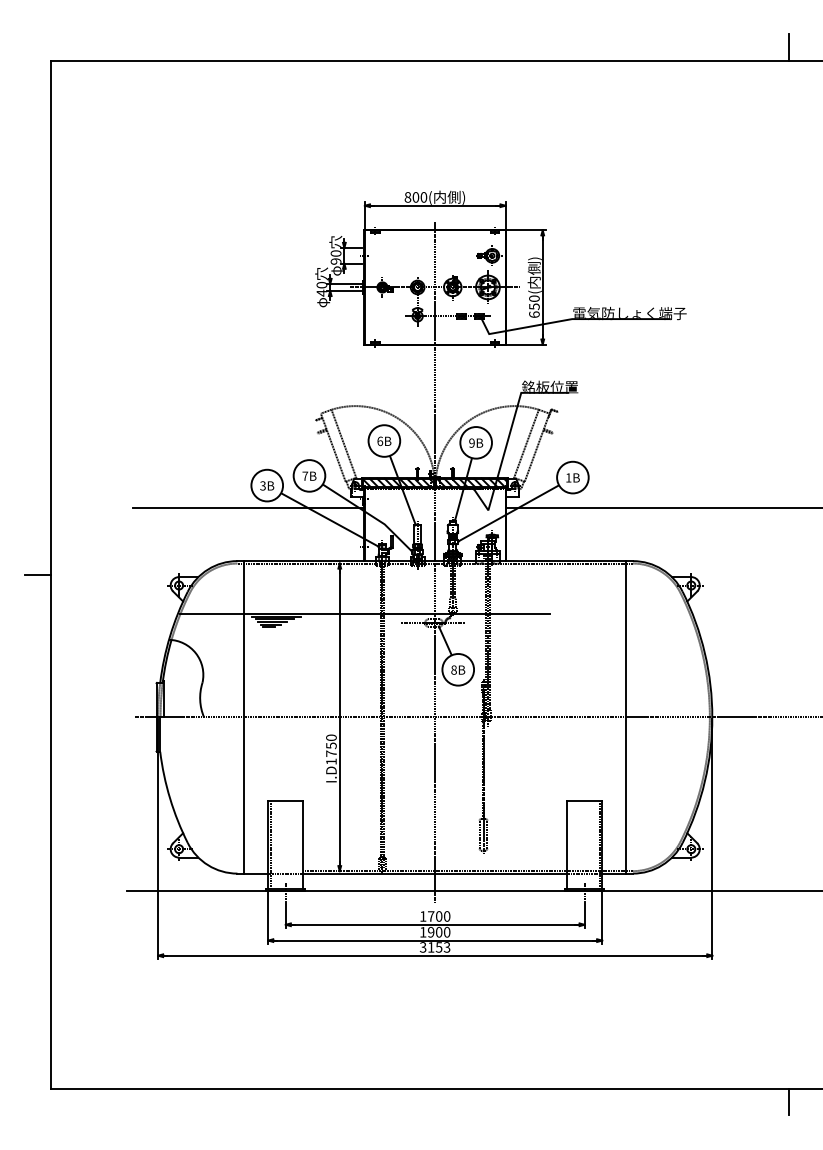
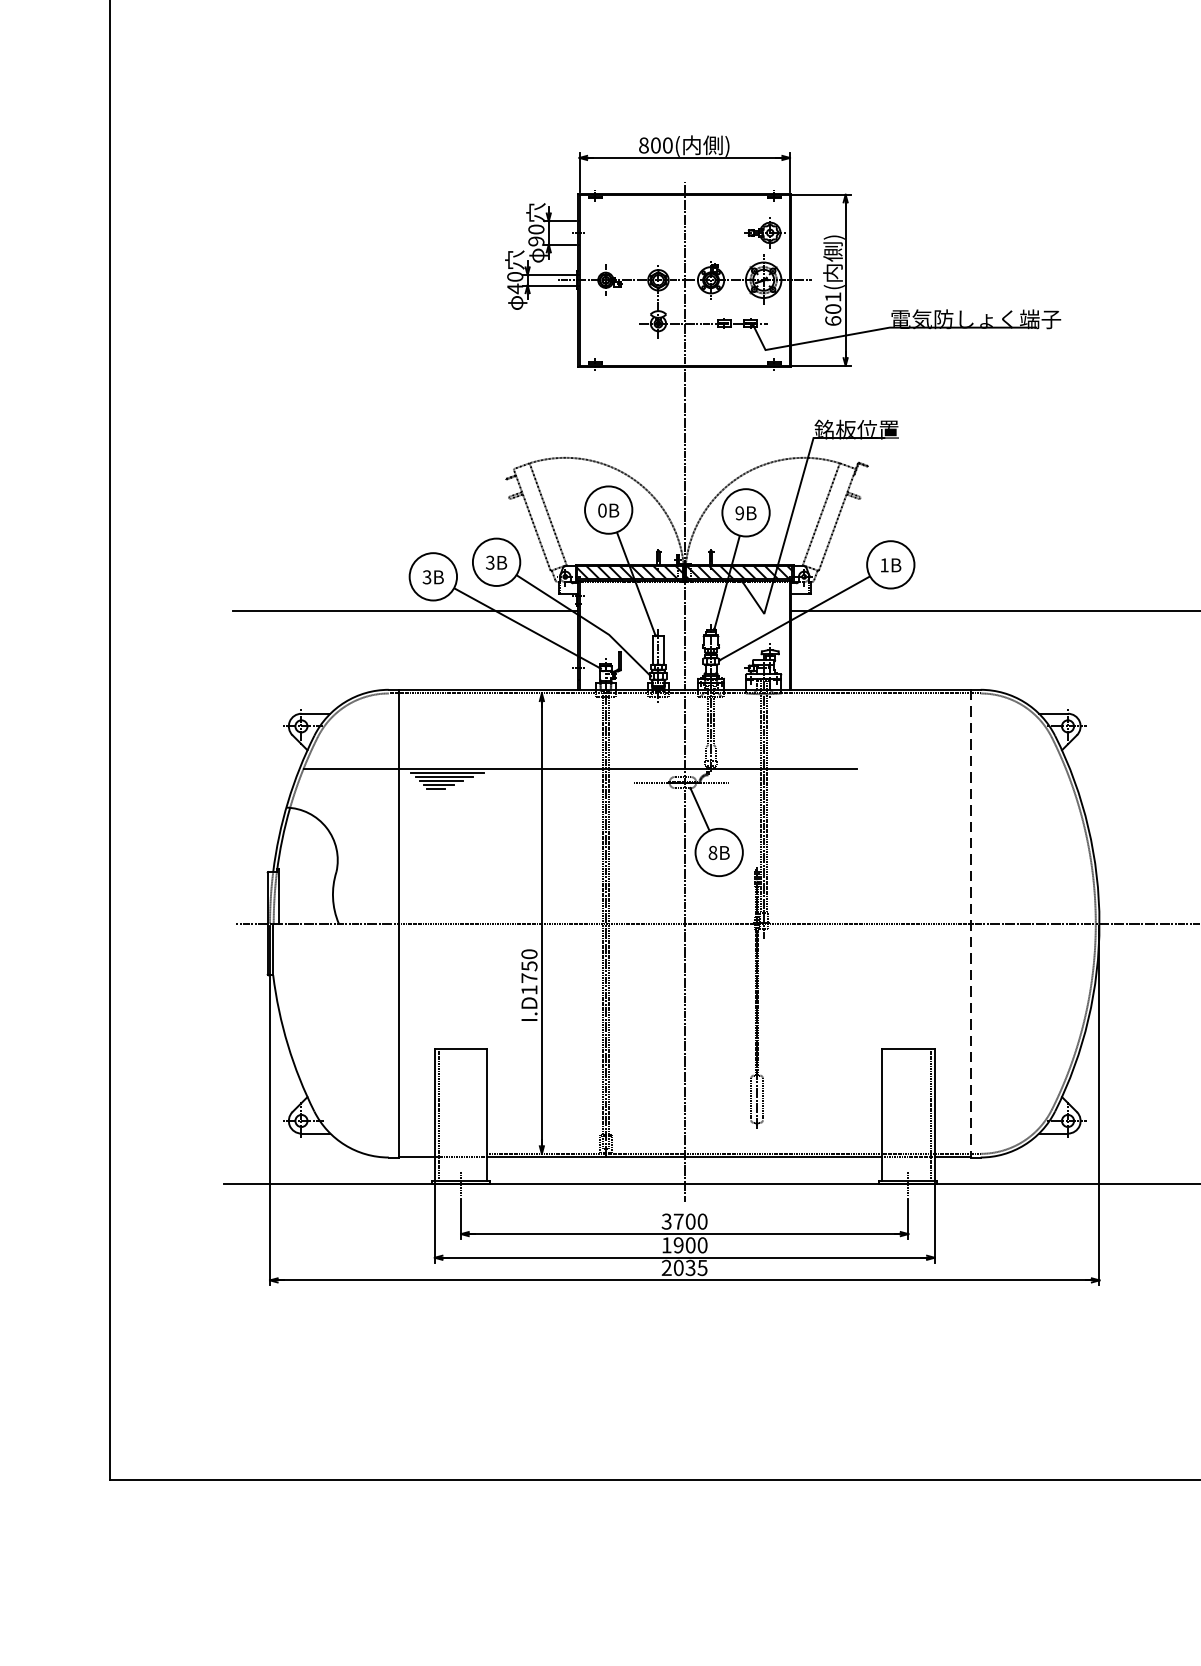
text: (534, 302) -> (833, 302), 650( -> 601(
text: (380, 440) -> (602, 509), 6B -> 0B
text: (305, 475) -> (490, 561), 7B -> 3B
line: (37, 574) -> (89, 709), removed
line: (626, 717) -> (971, 923), solid -> dashed
text: (422, 916) -> (665, 1221), 1700 -> 3700
text: (434, 947) -> (683, 1268), 3153 -> 2035

